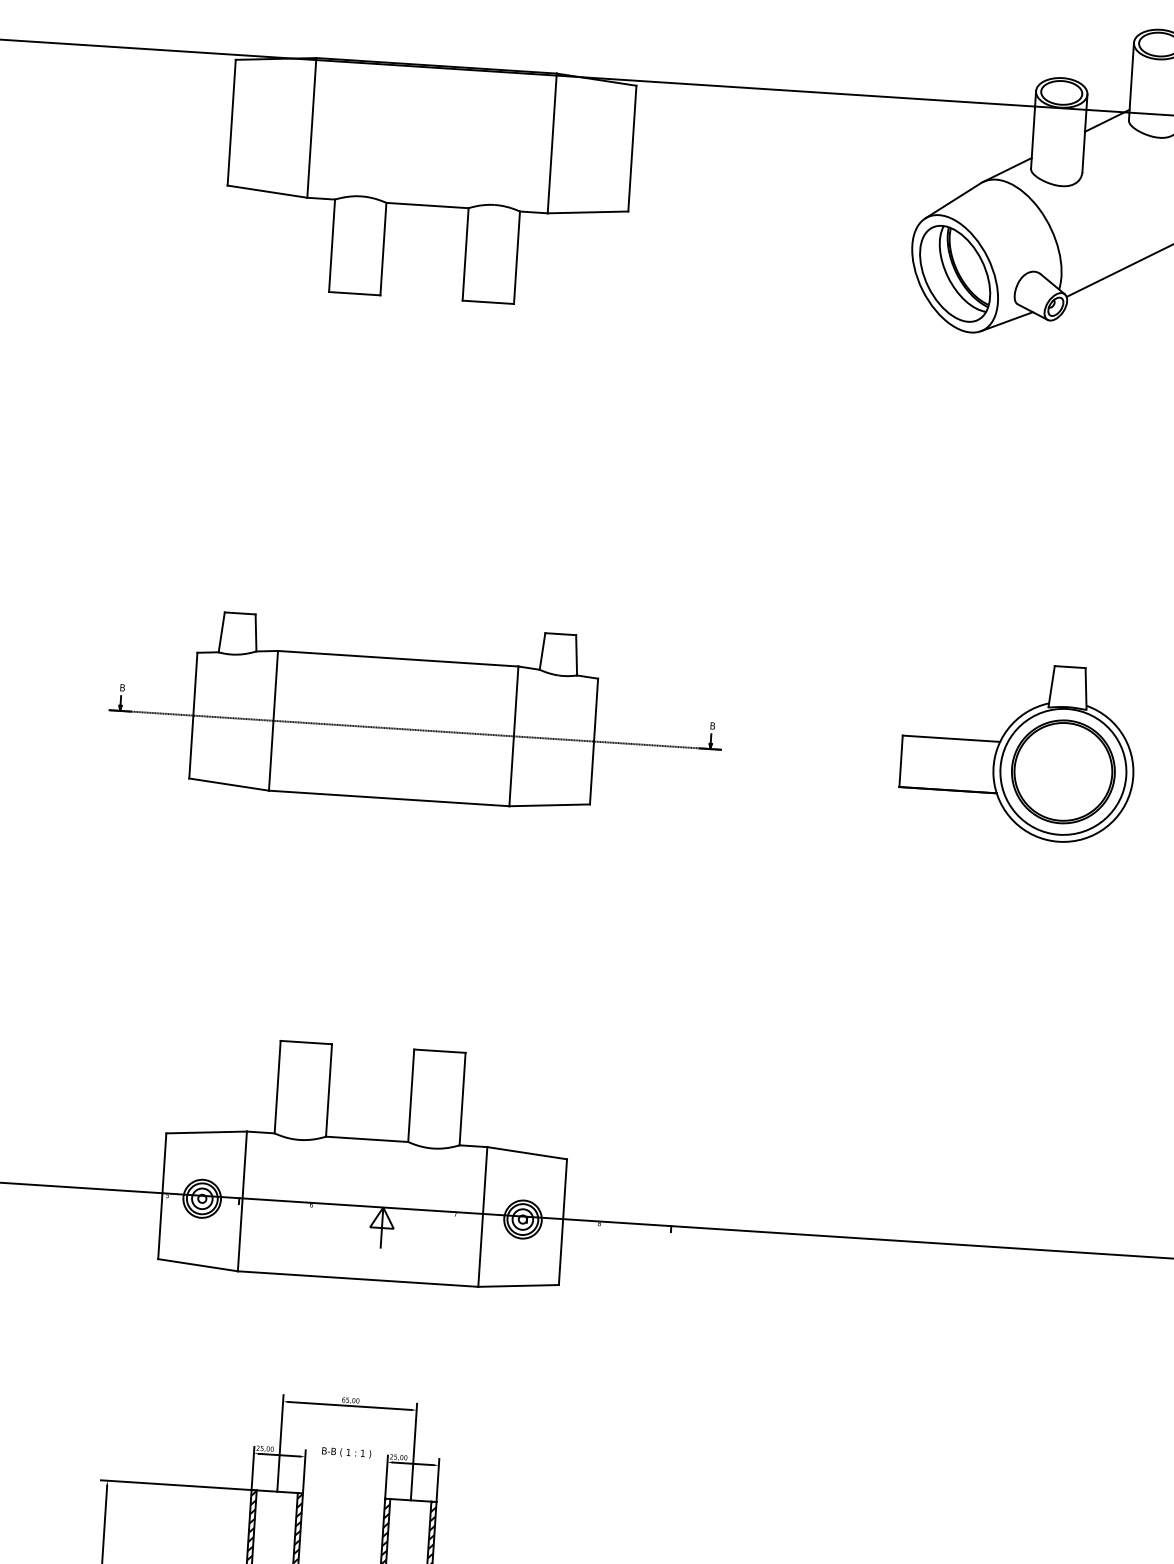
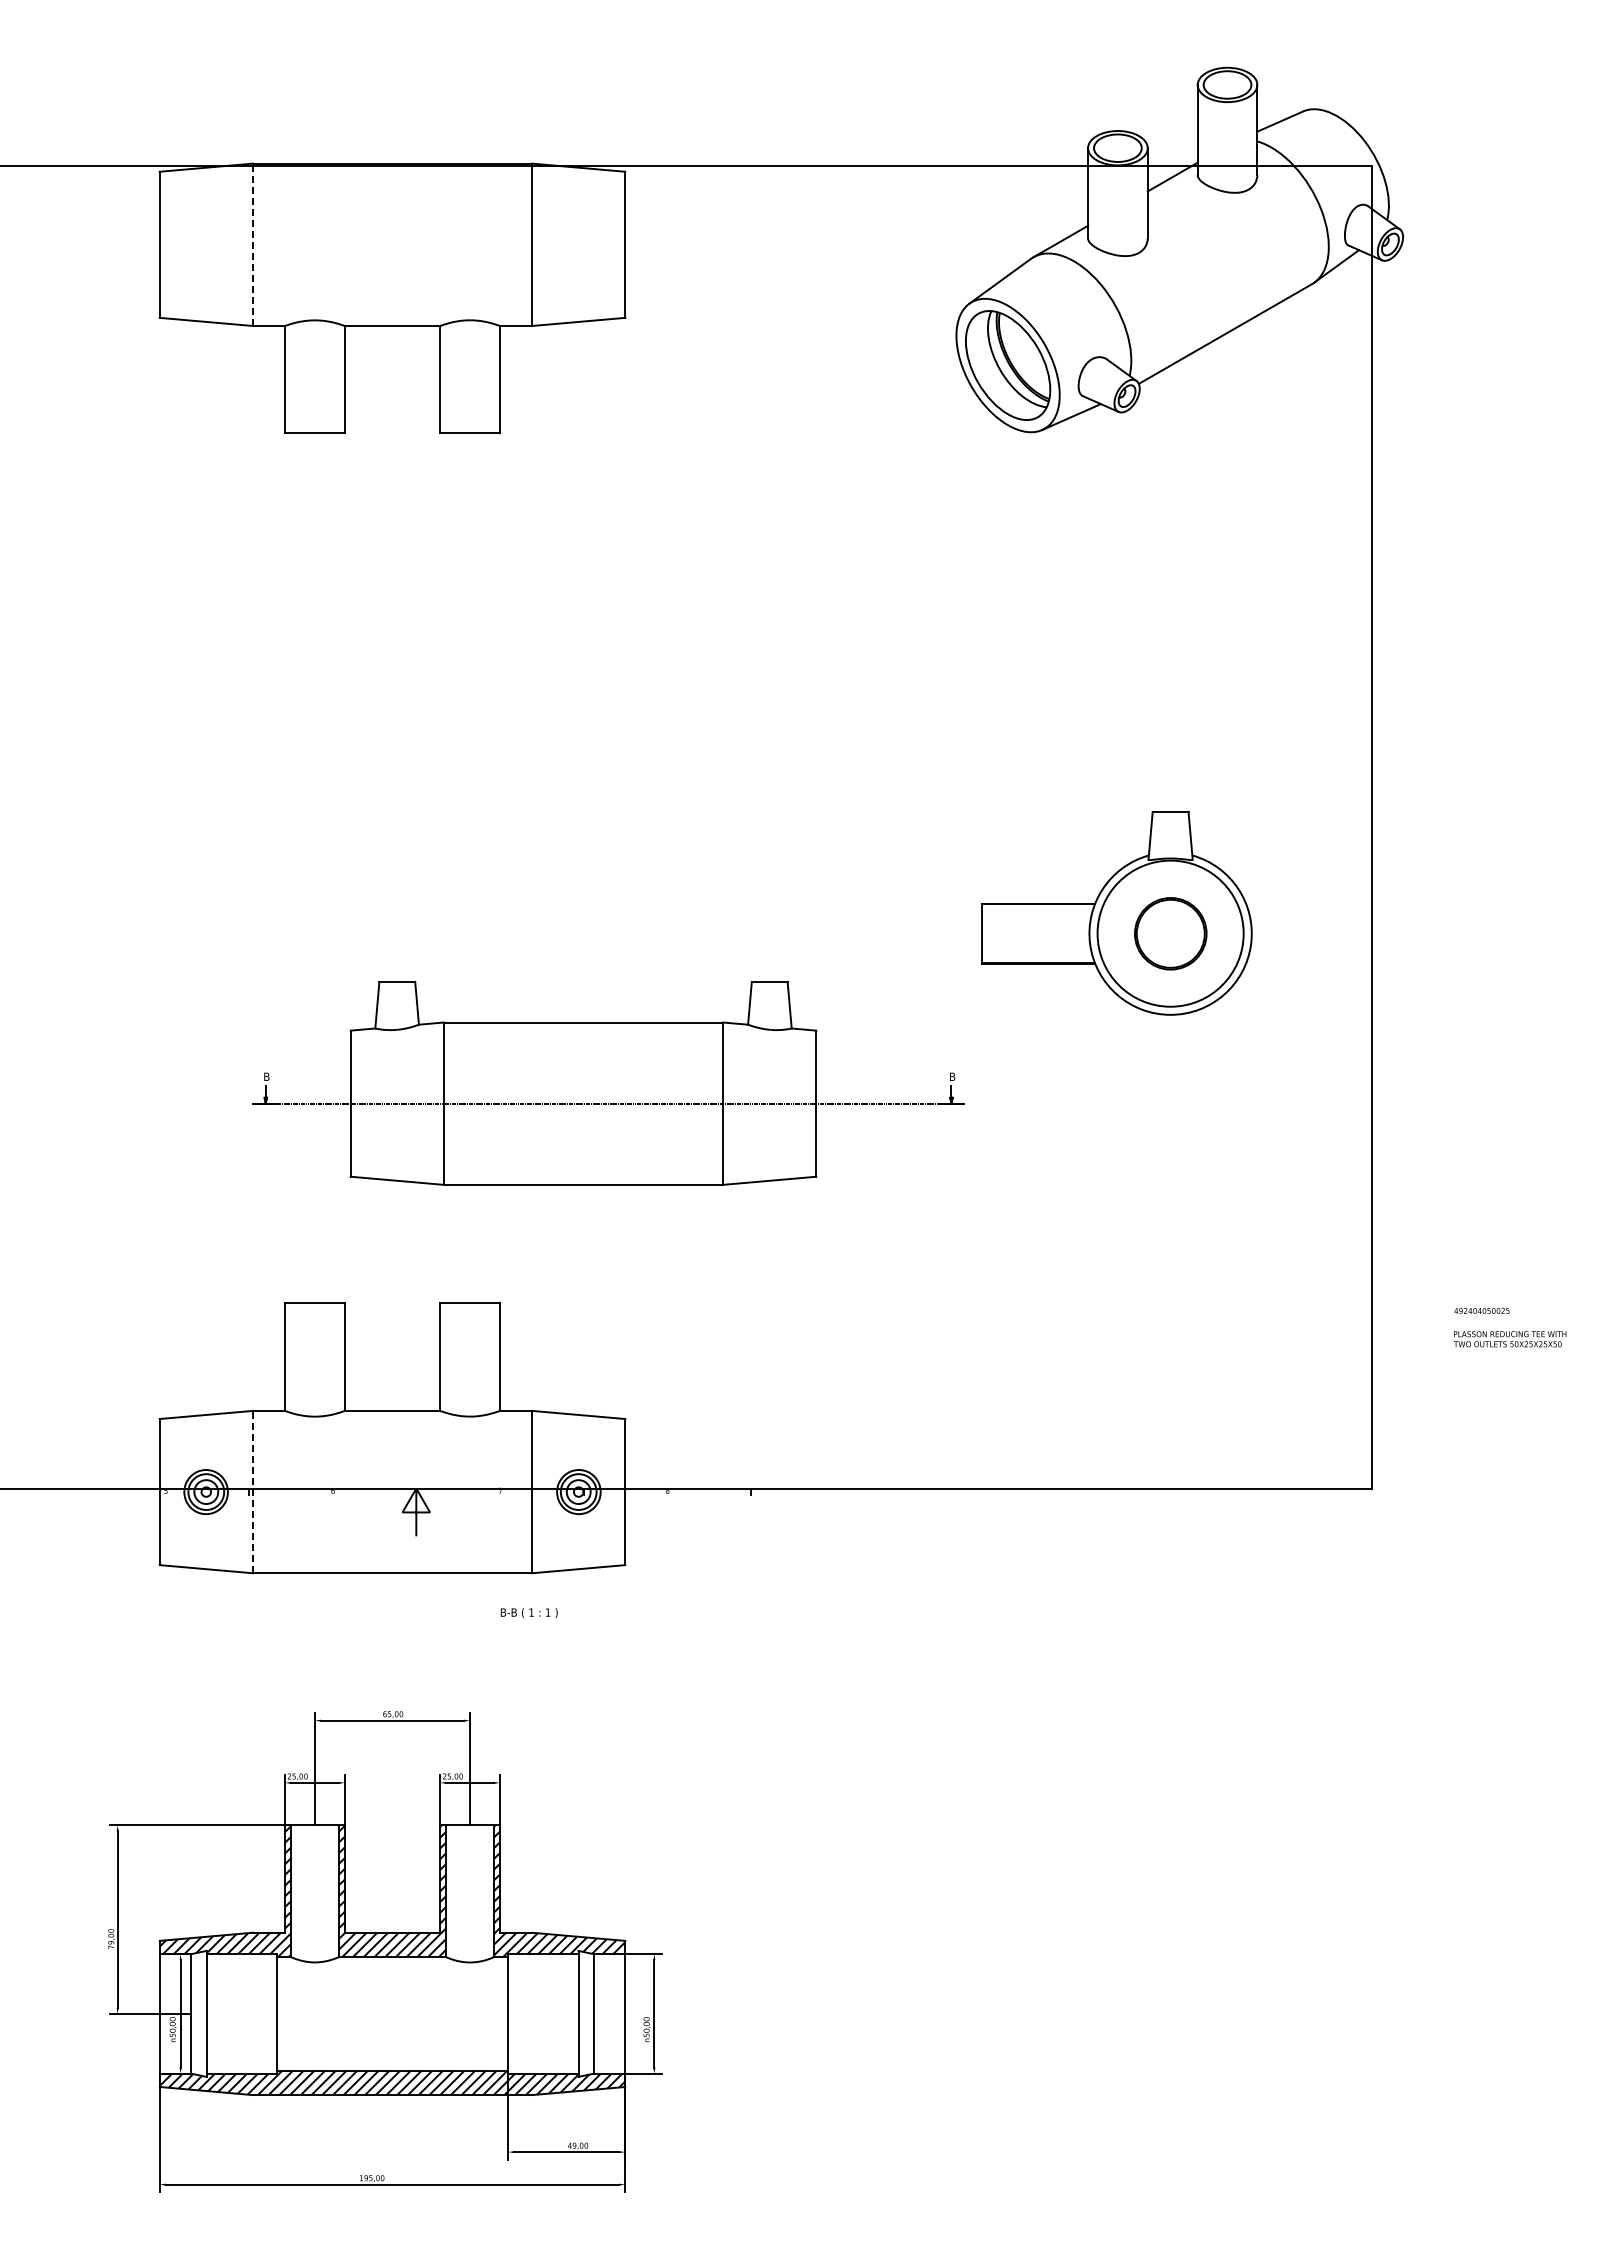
line: (311, 127) -> (252, 244), solid -> dashed
part: (416, 712) -> (608, 1083), moved
part: (1063, 771) -> (1170, 933), size x0.6
line: (242, 1200) -> (252, 1491), solid -> dashed
text: (345, 1453) -> (528, 1613), moved

